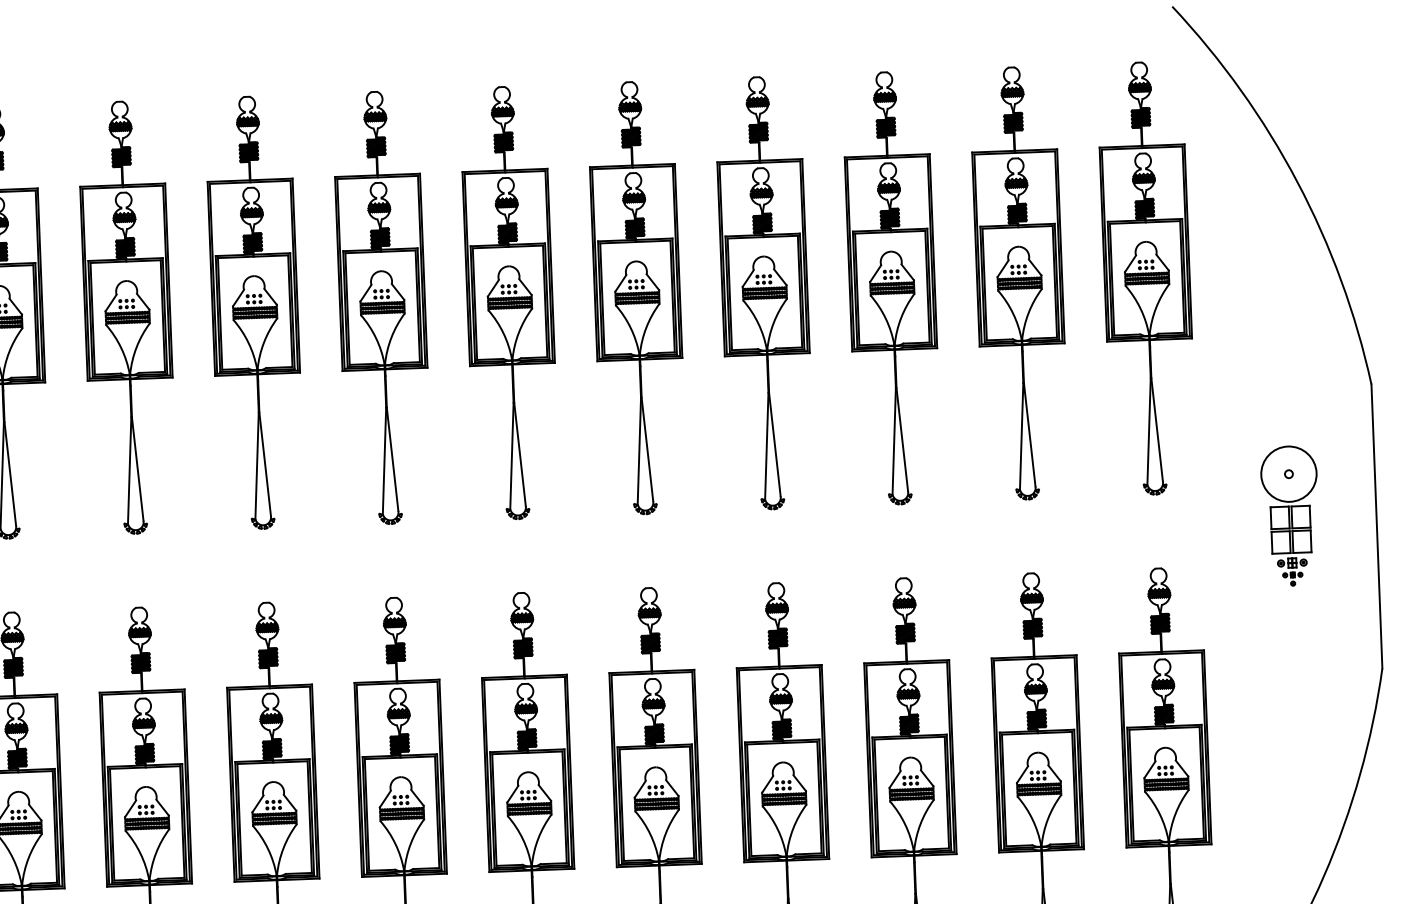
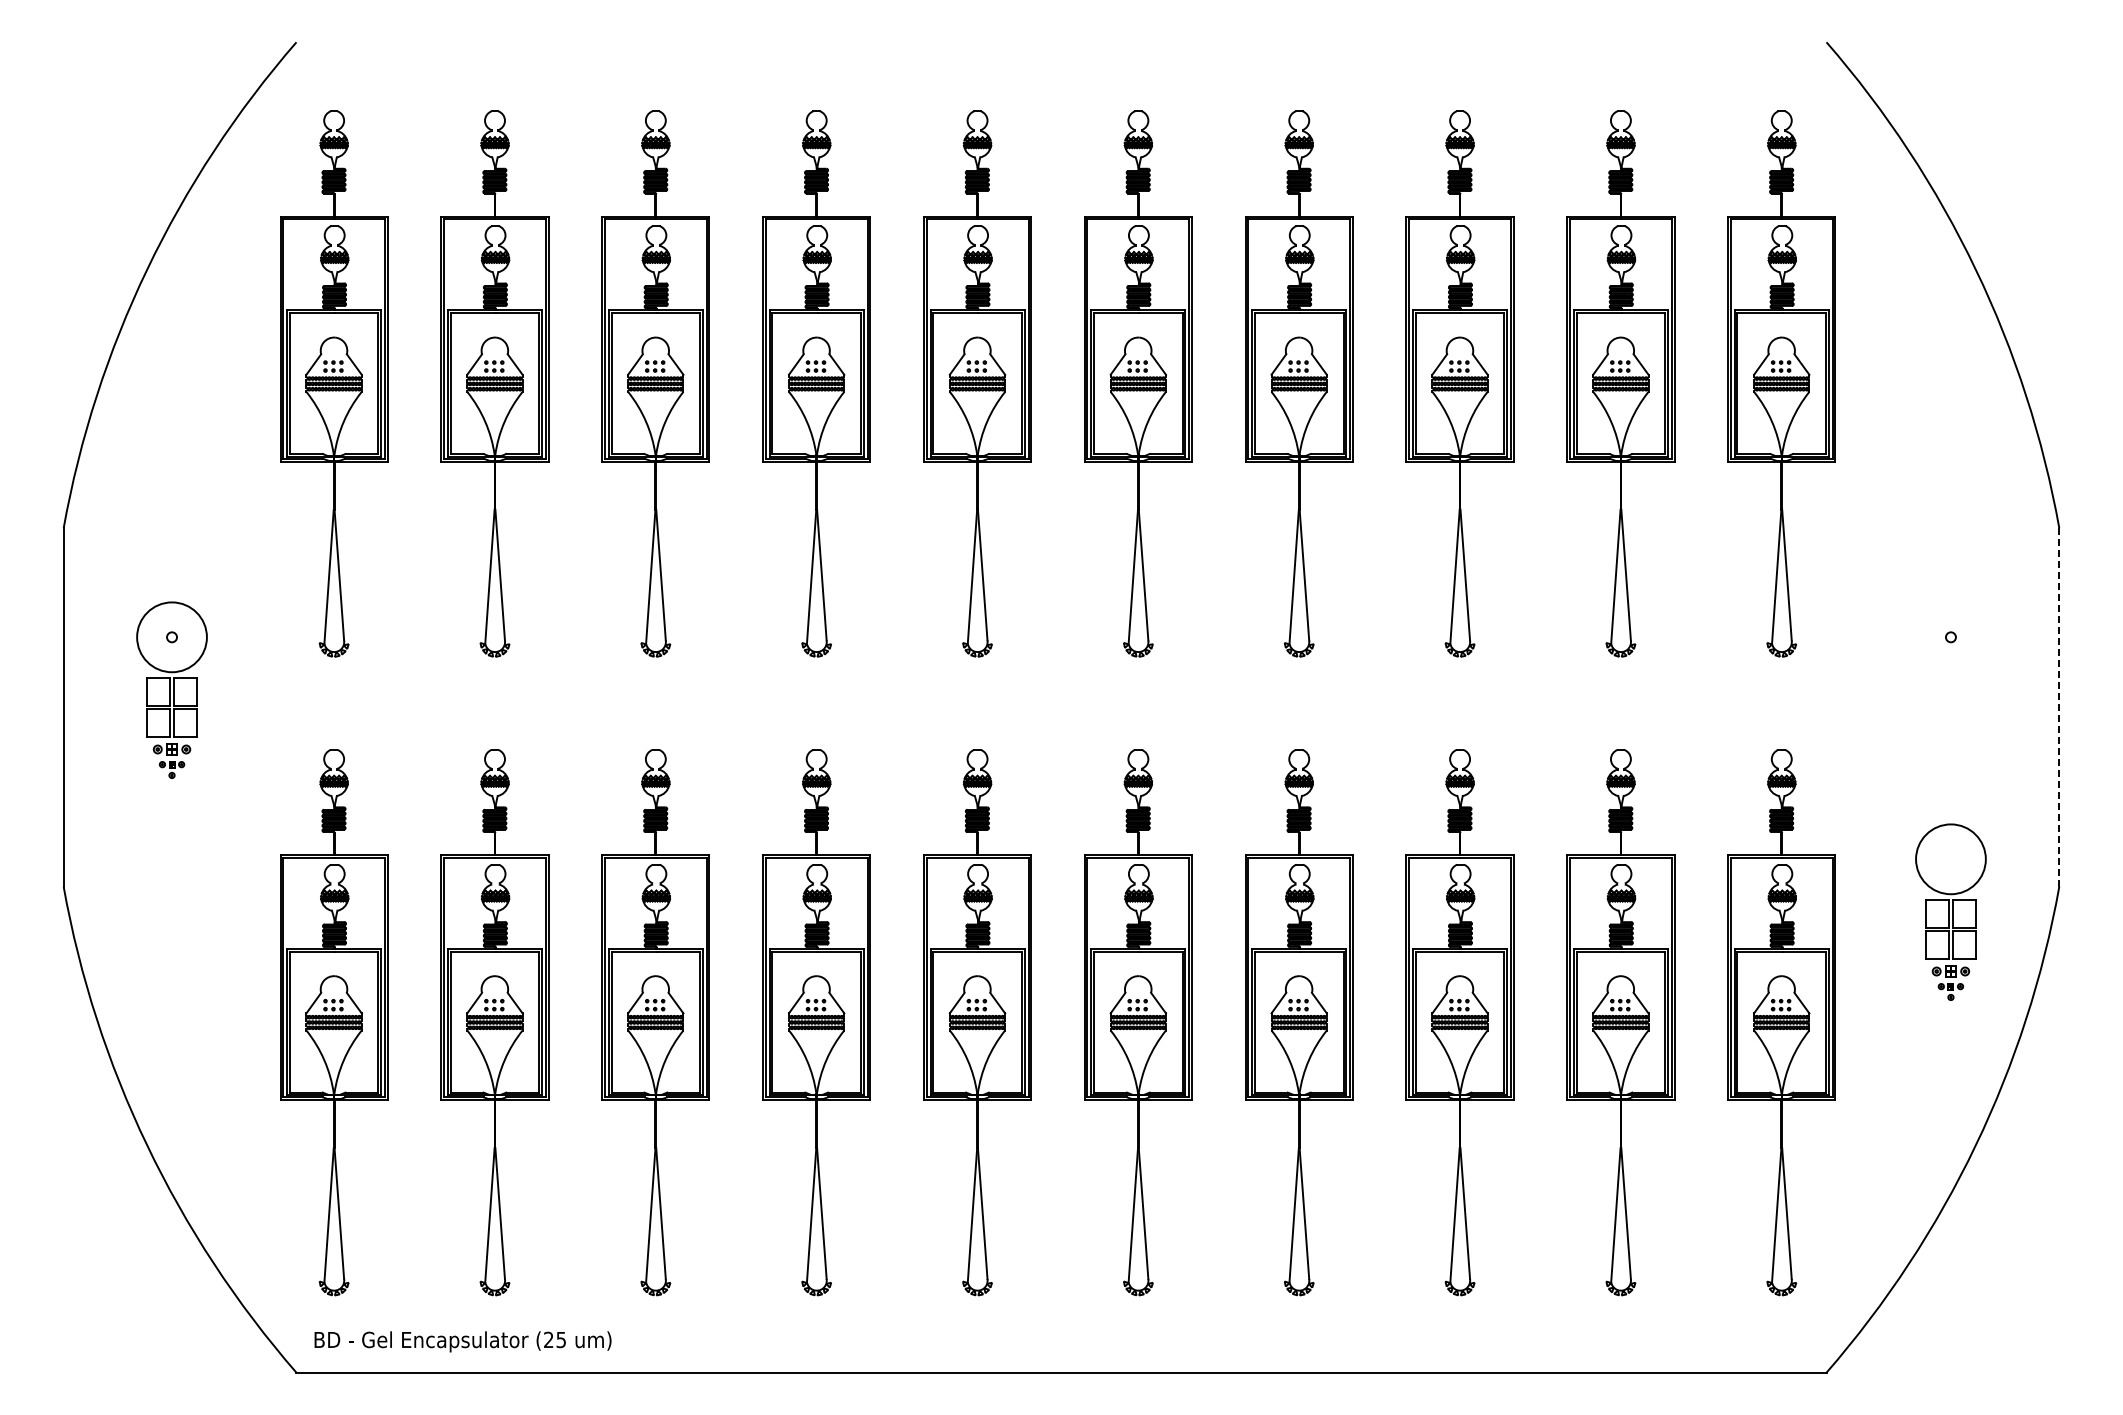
part: (1290, 515) -> (1950, 911), moved
line: (1377, 527) -> (2059, 708), solid -> dashed

